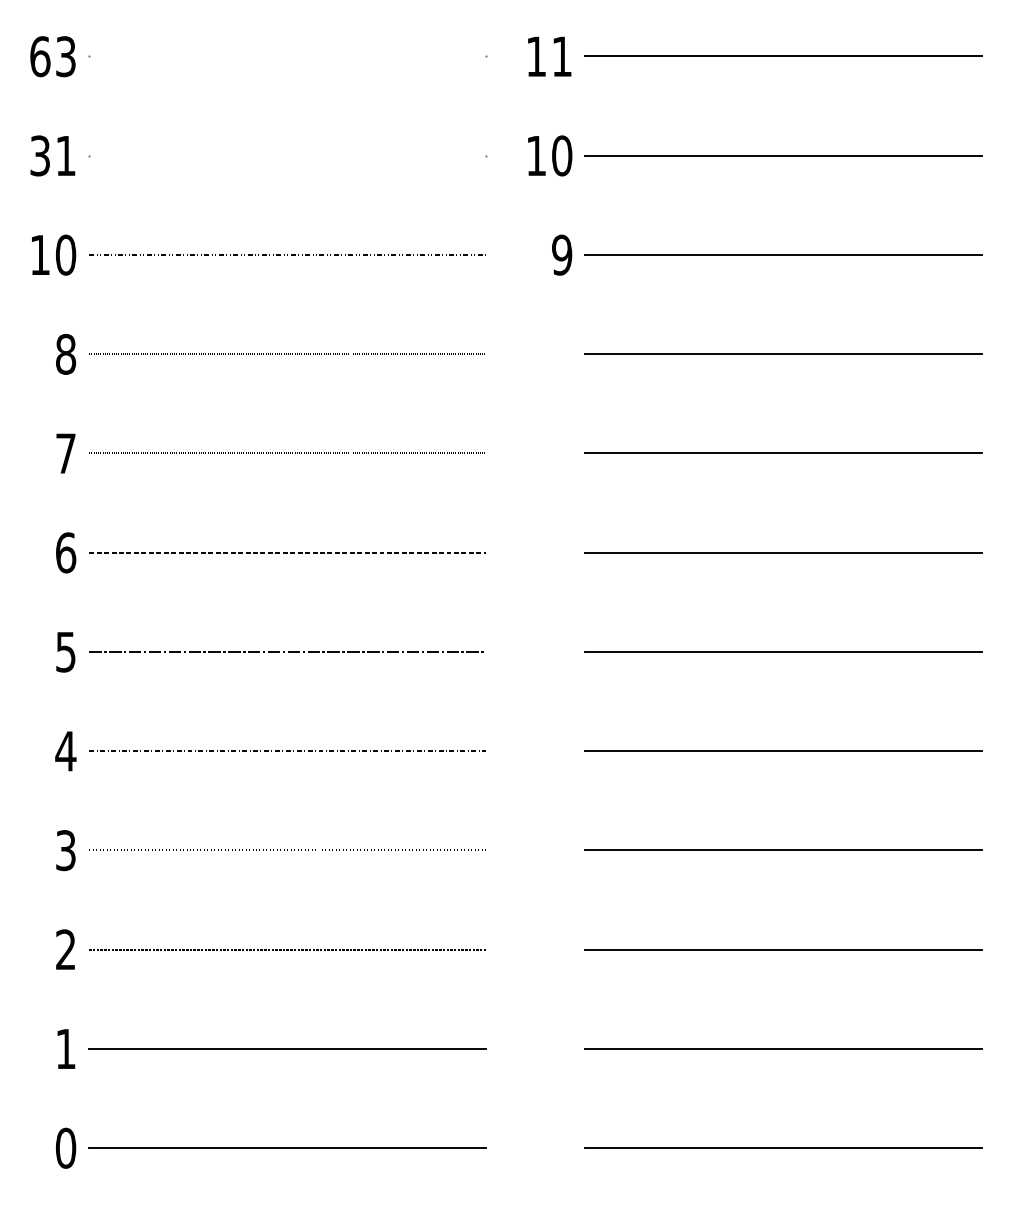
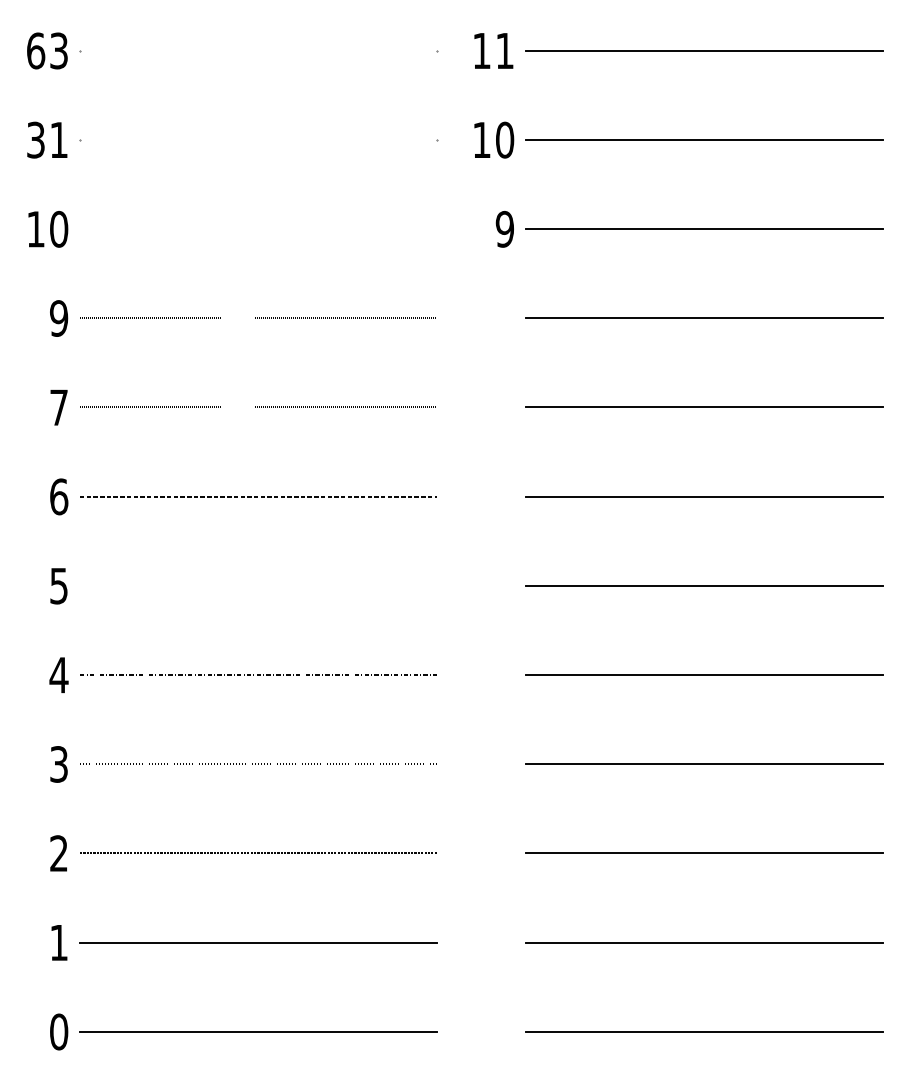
line: (287, 254) -> (258, 228), removed
text: (65, 354) -> (58, 318), 8 -> 9
line: (287, 651) -> (258, 585), removed

